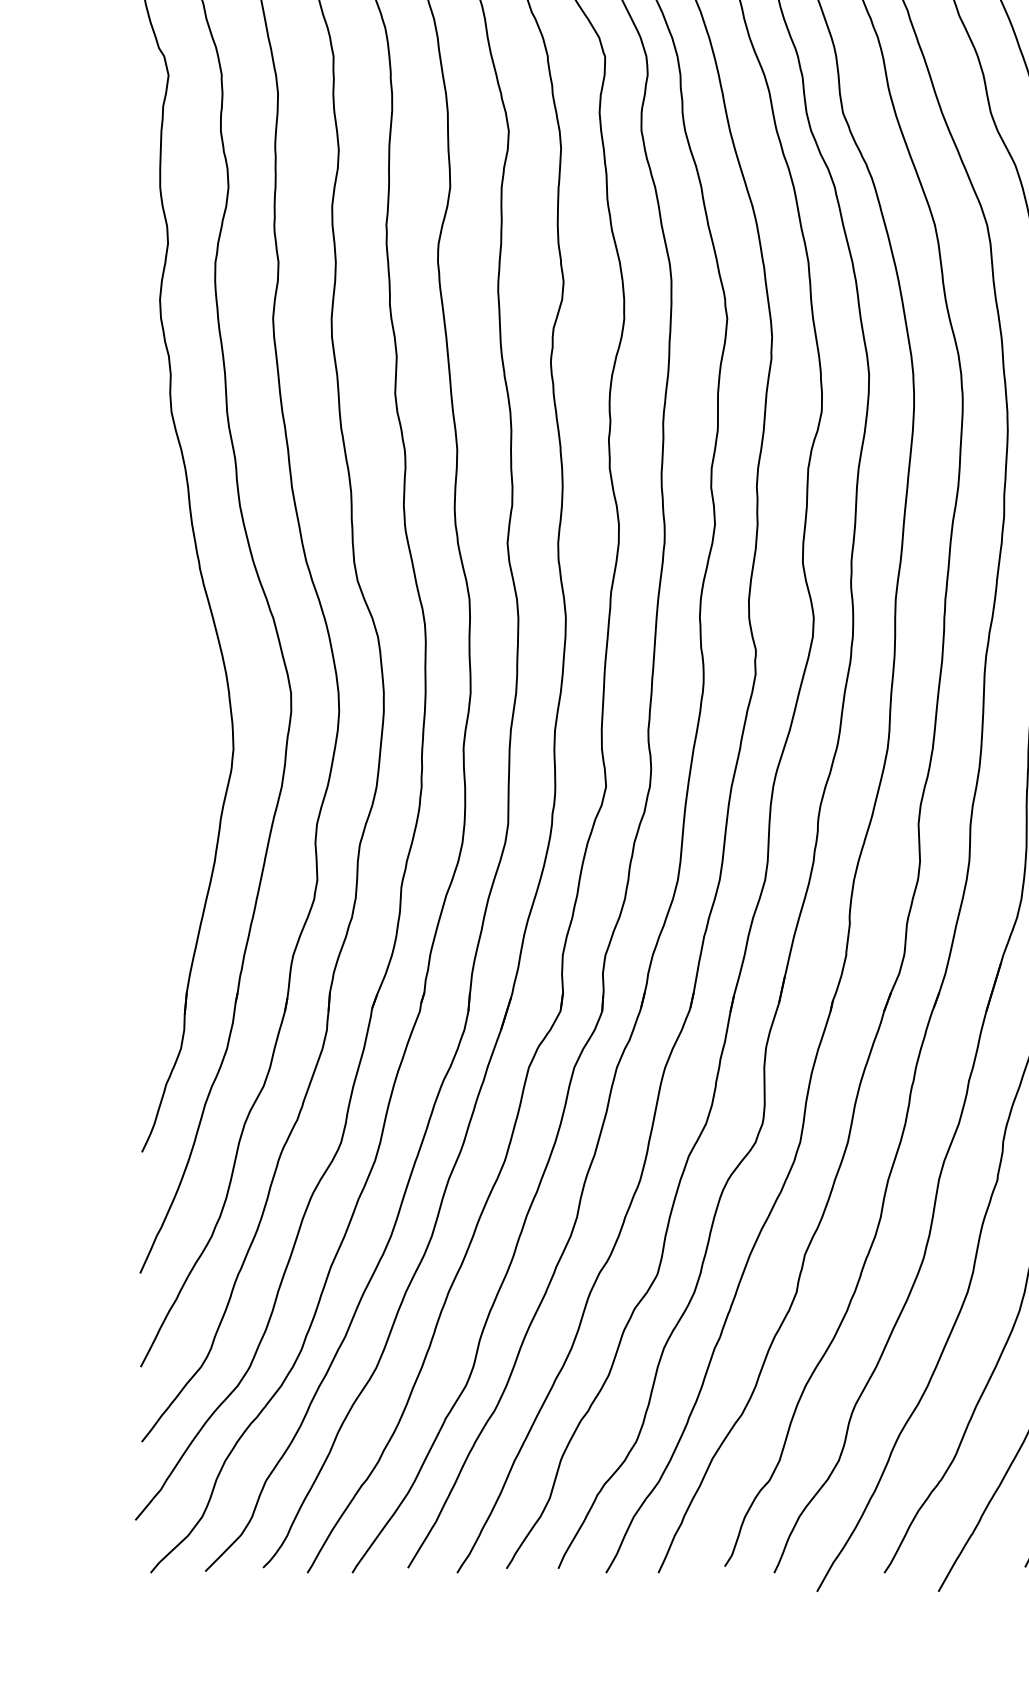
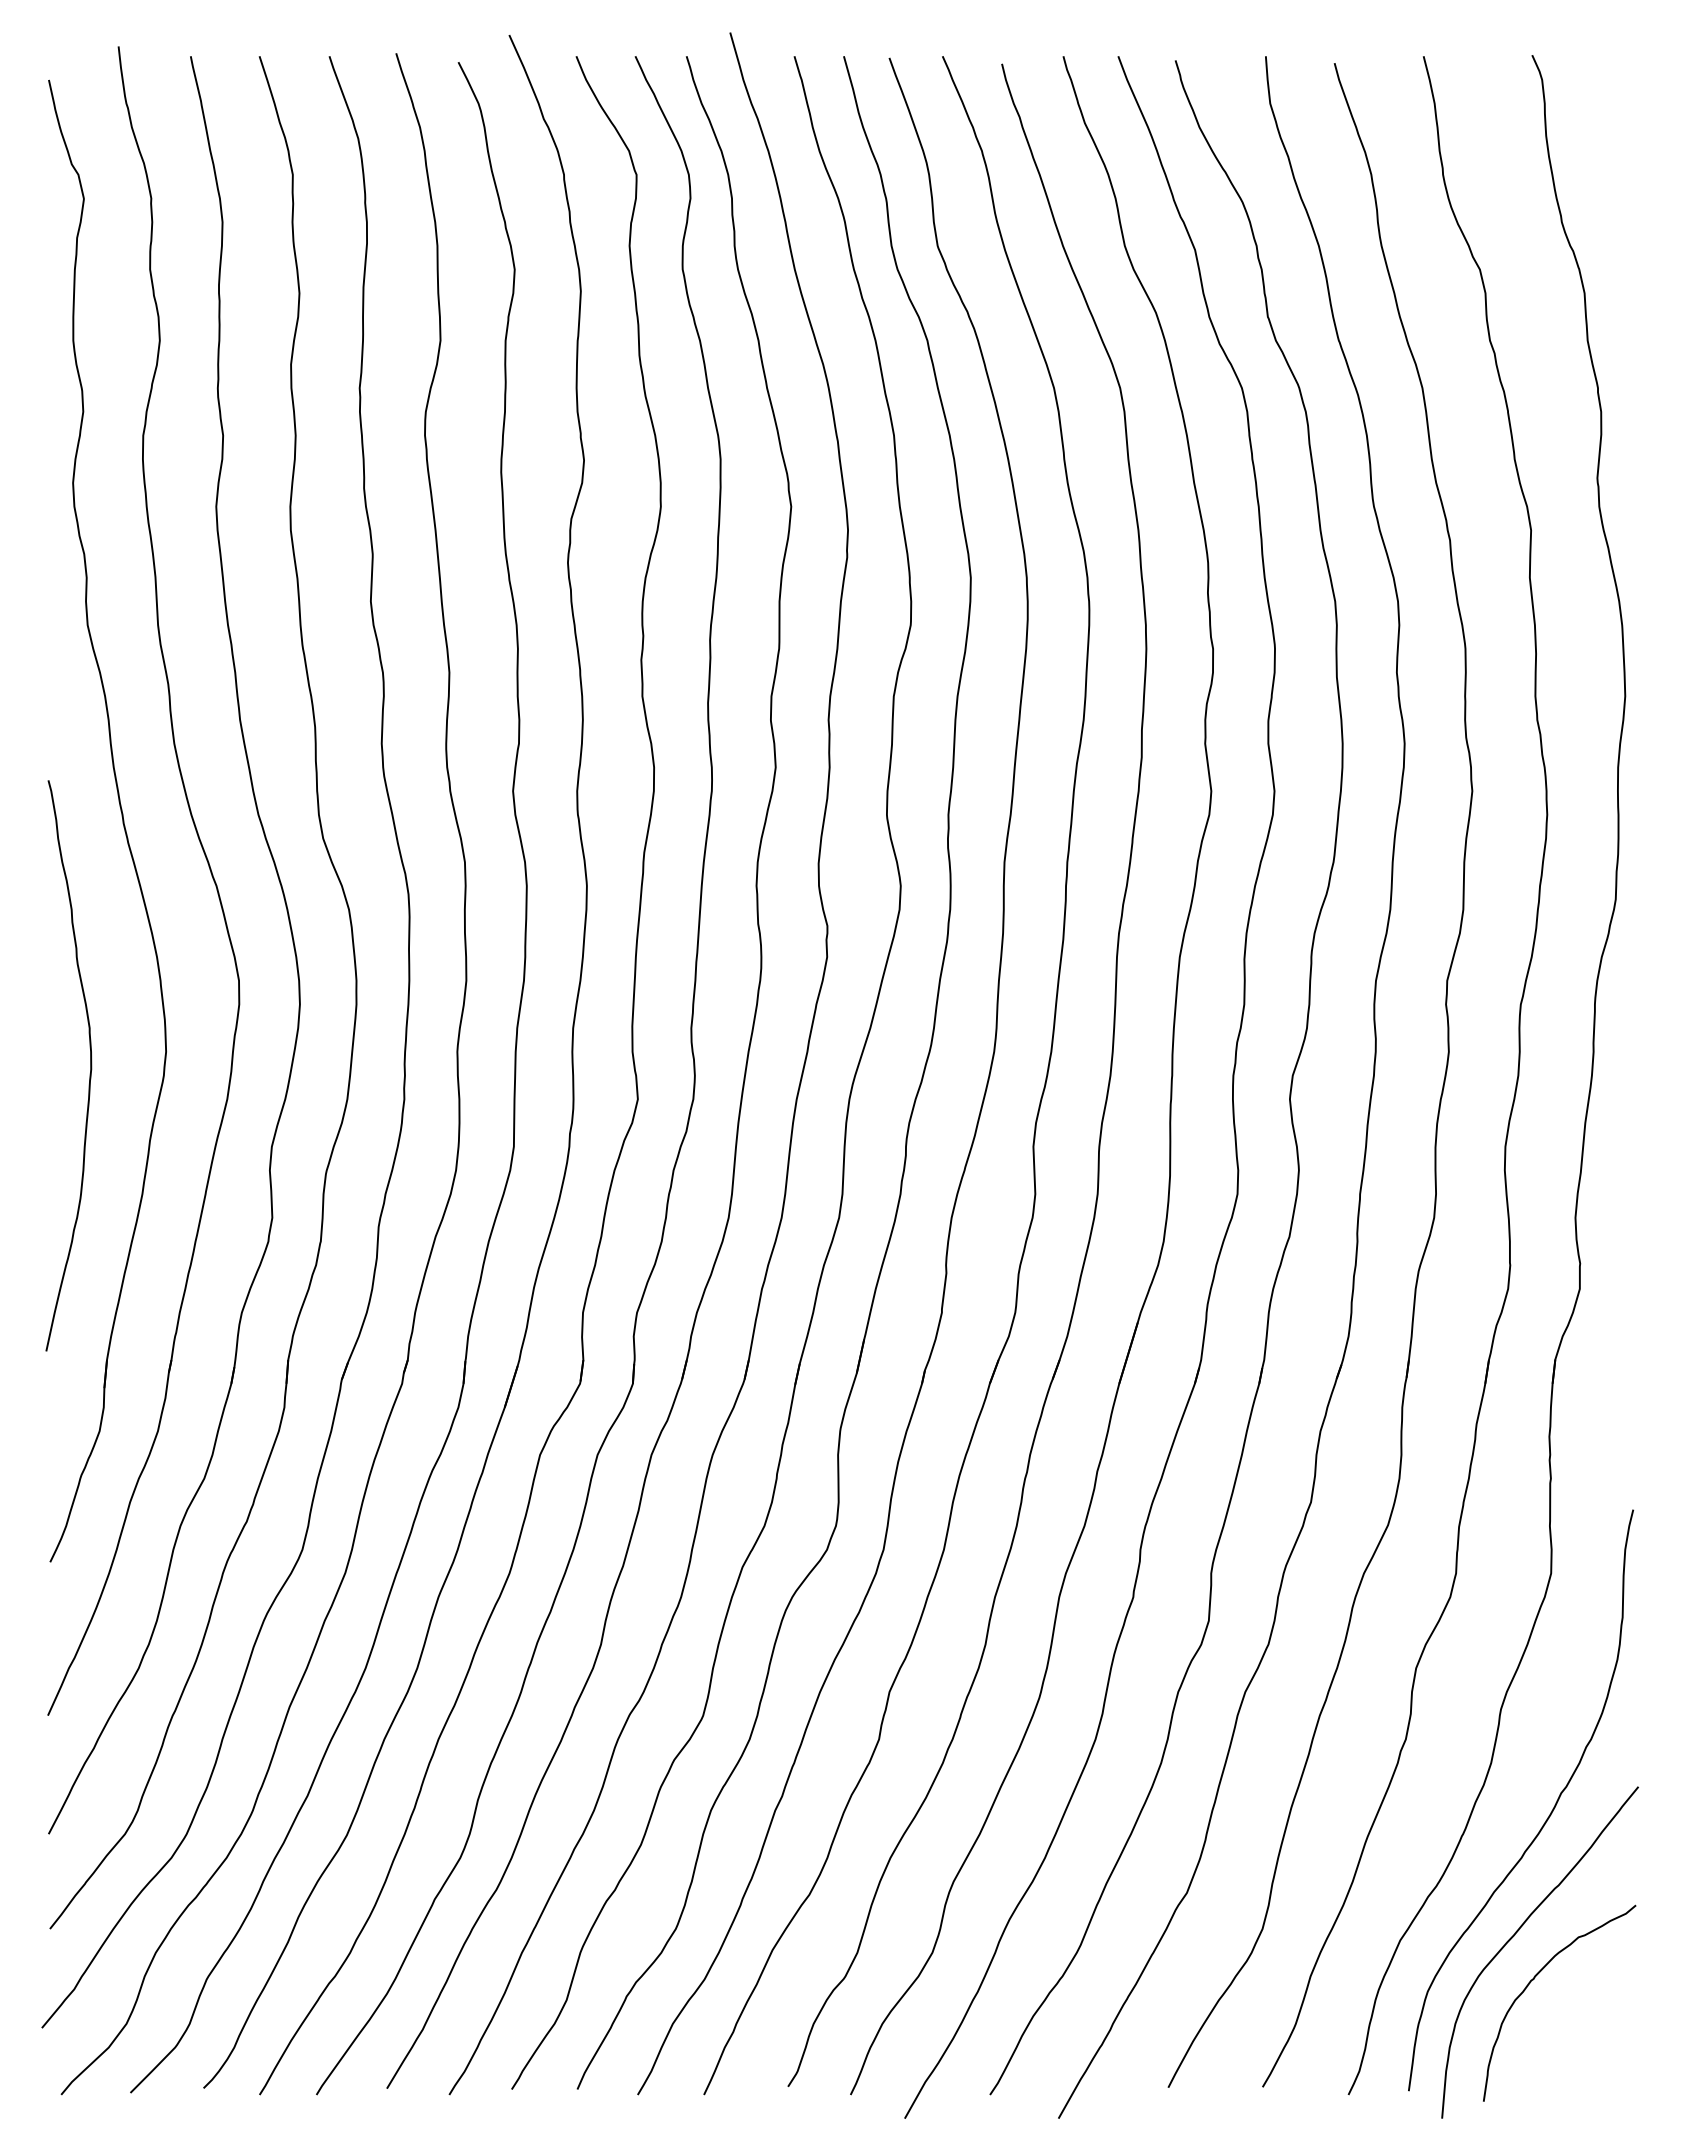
curve: (173, 759) -> (90, 1065), added

